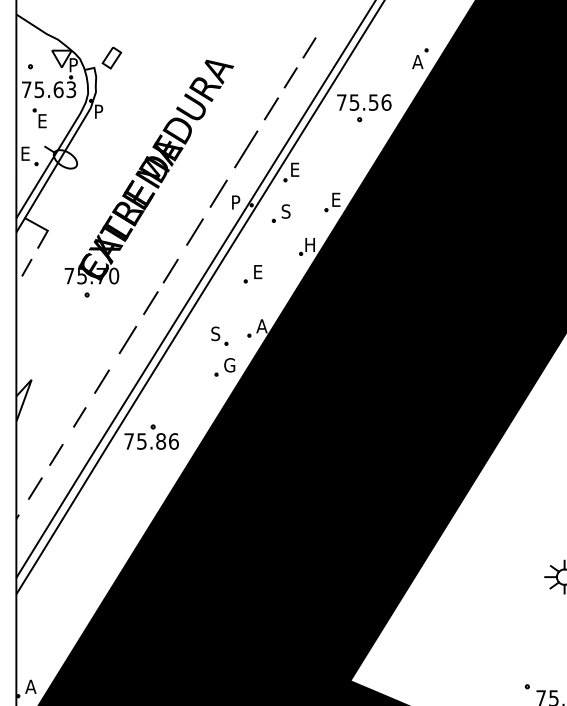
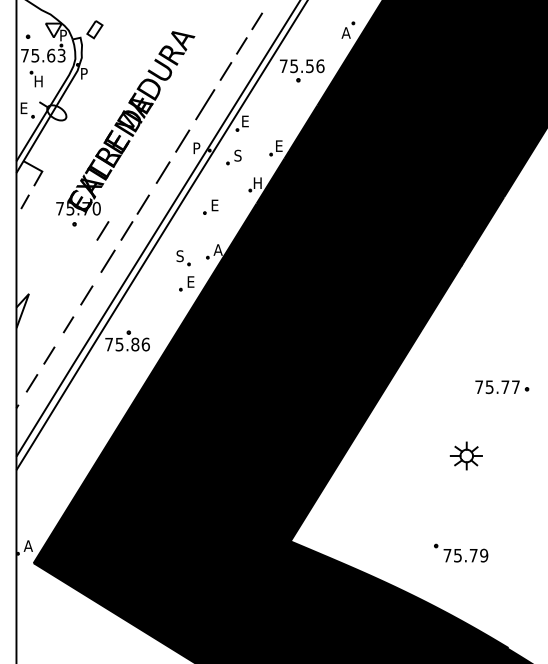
text: (44, 121) -> (39, 81), E -> H
line: (121, 302) -> (102, 230), added
text: (229, 364) -> (191, 281), G -> E

